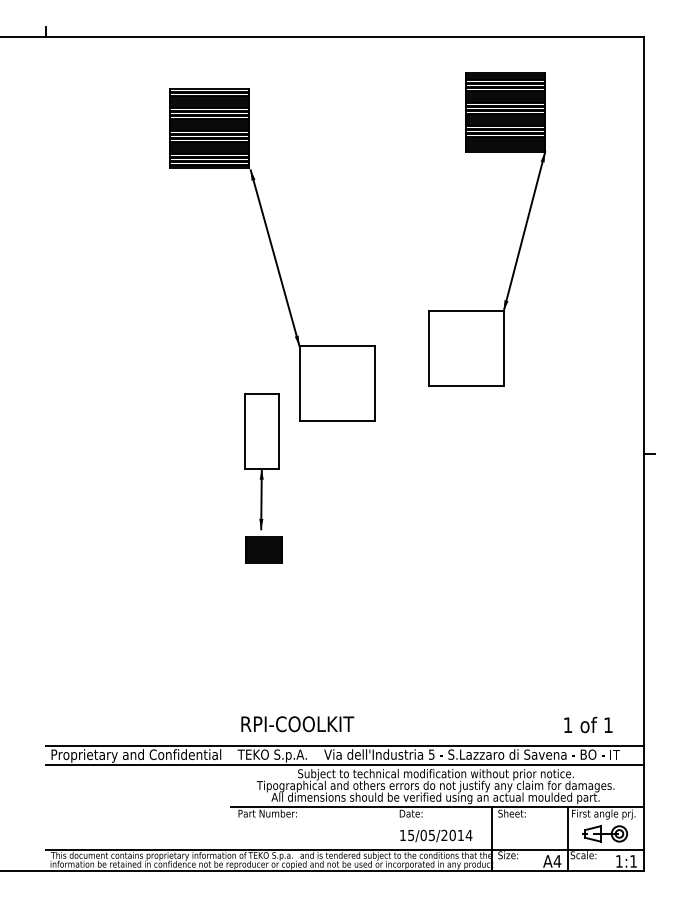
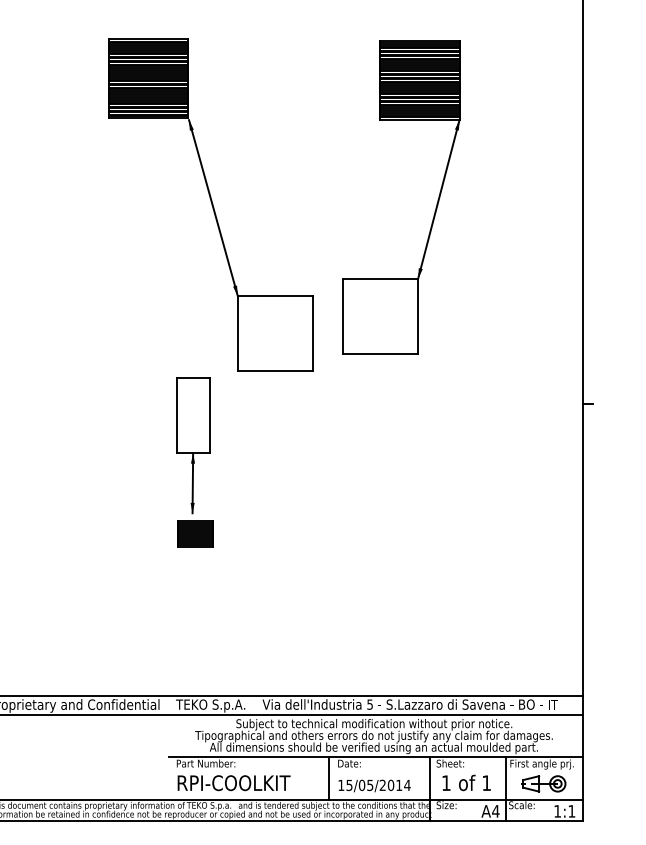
part: (521, 238) -> (435, 206), moved
part: (263, 478) -> (194, 462), moved
text: (297, 724) -> (233, 783), moved
text: (588, 724) -> (466, 782), moved
line: (390, 828) -> (328, 778), added

